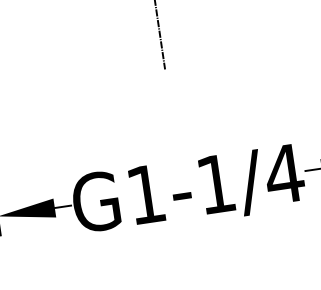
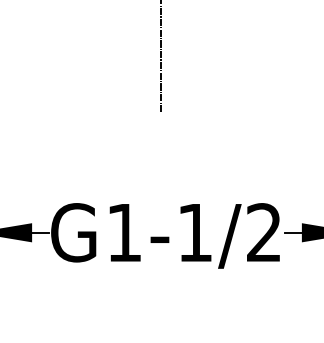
text: (283, 173) -> (263, 232), 1/4 -> 1/2

